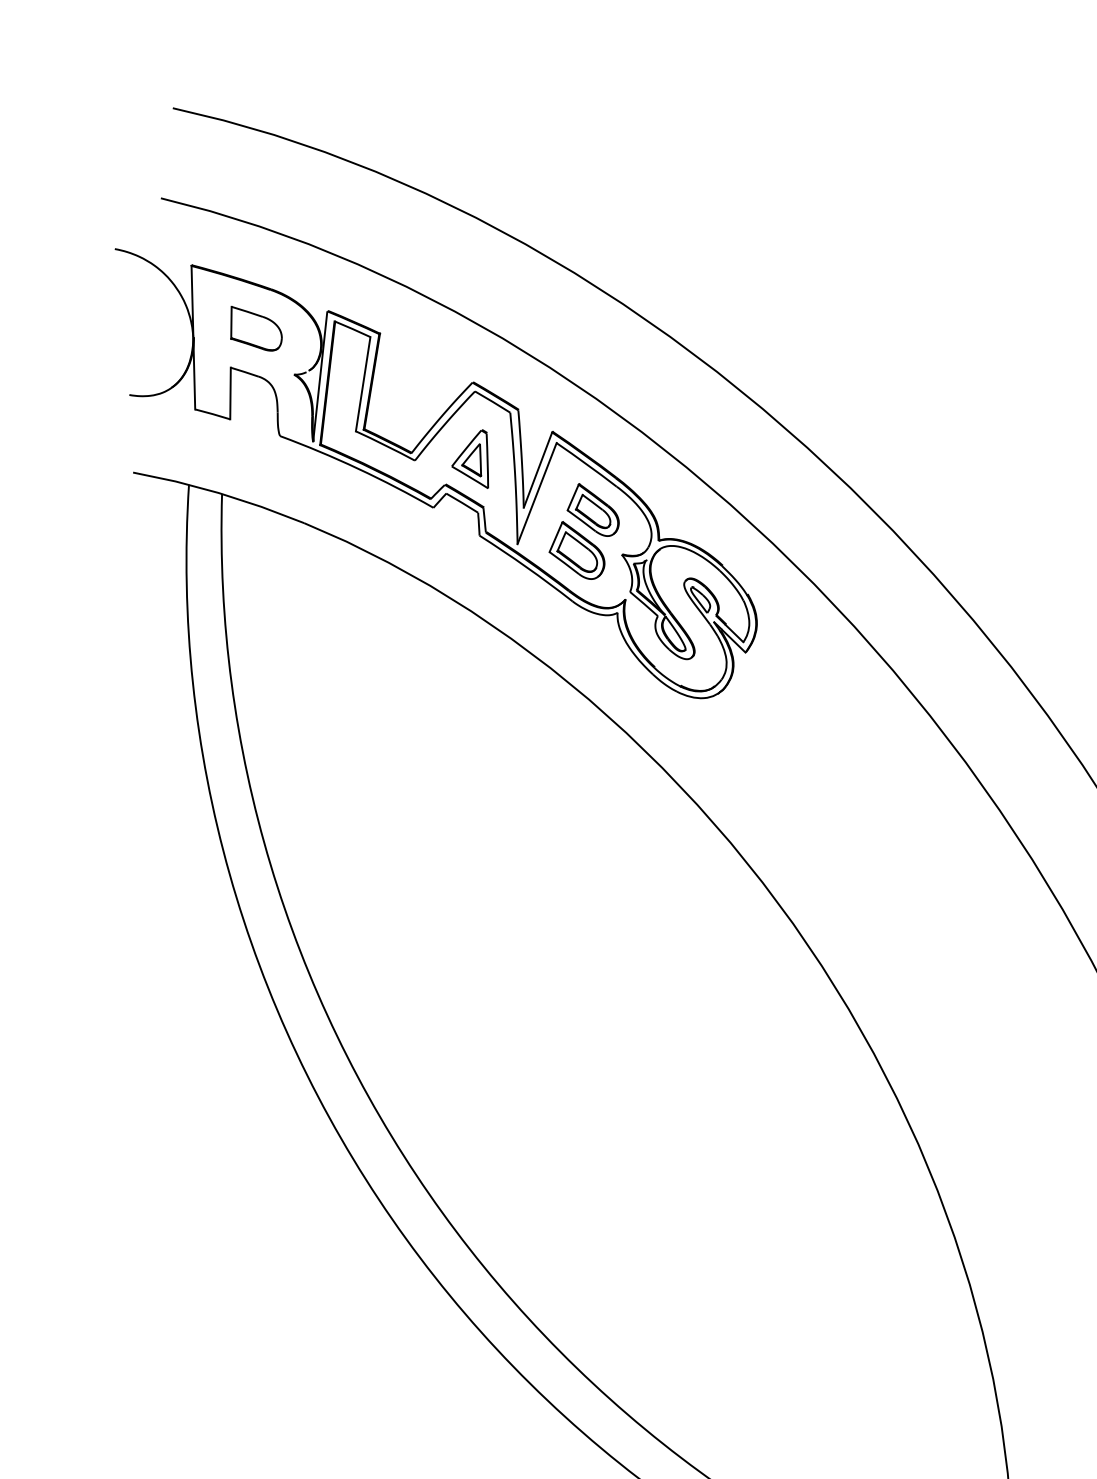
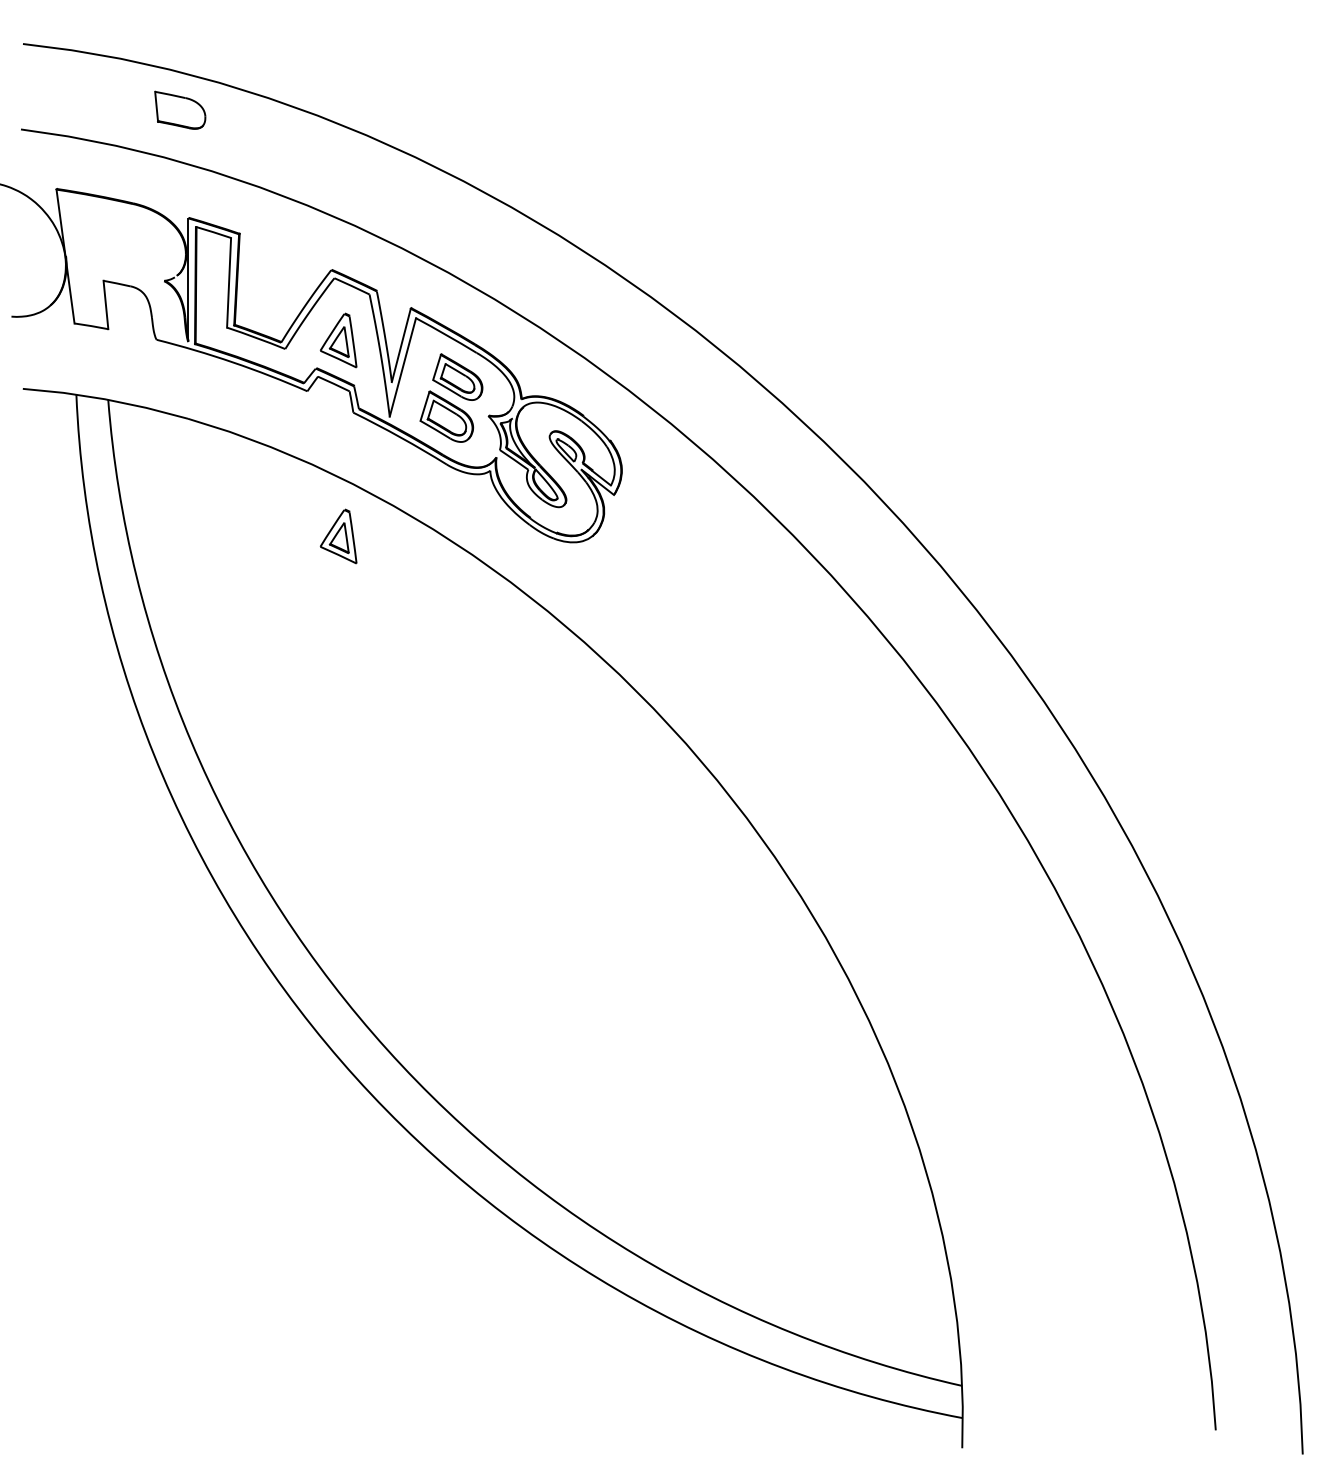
part: (256, 328) -> (180, 109), moved
part: (449, 664) -> (338, 536), added

